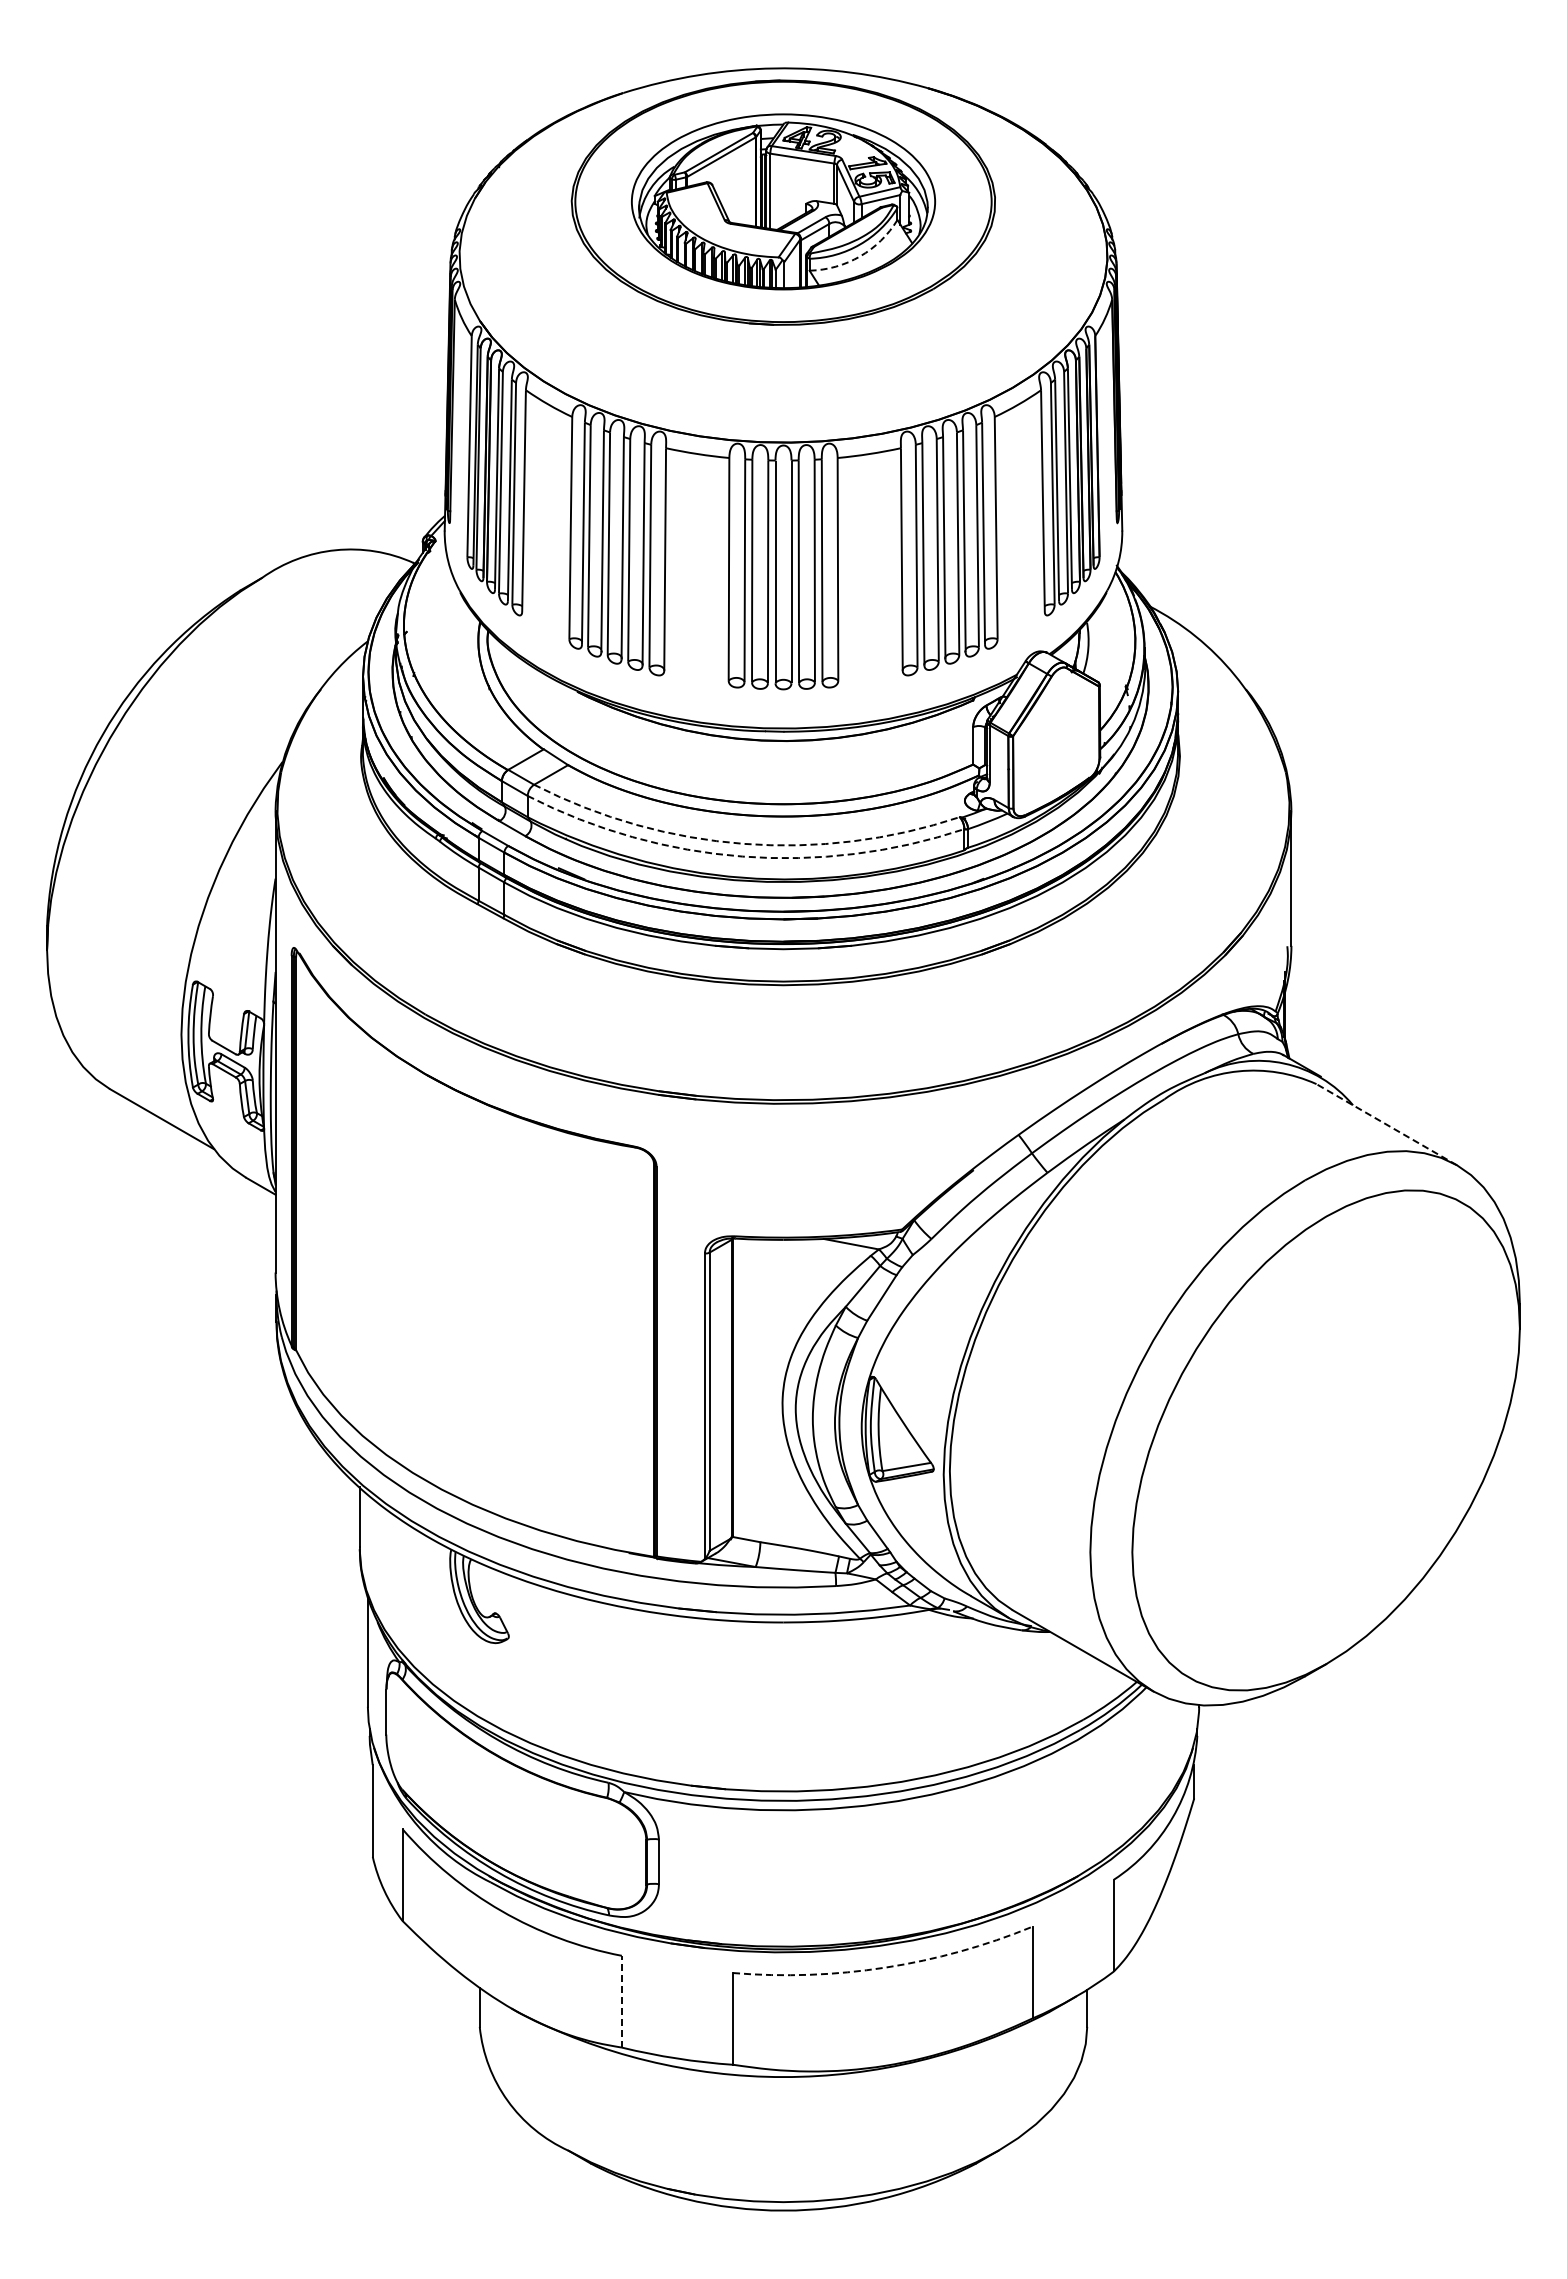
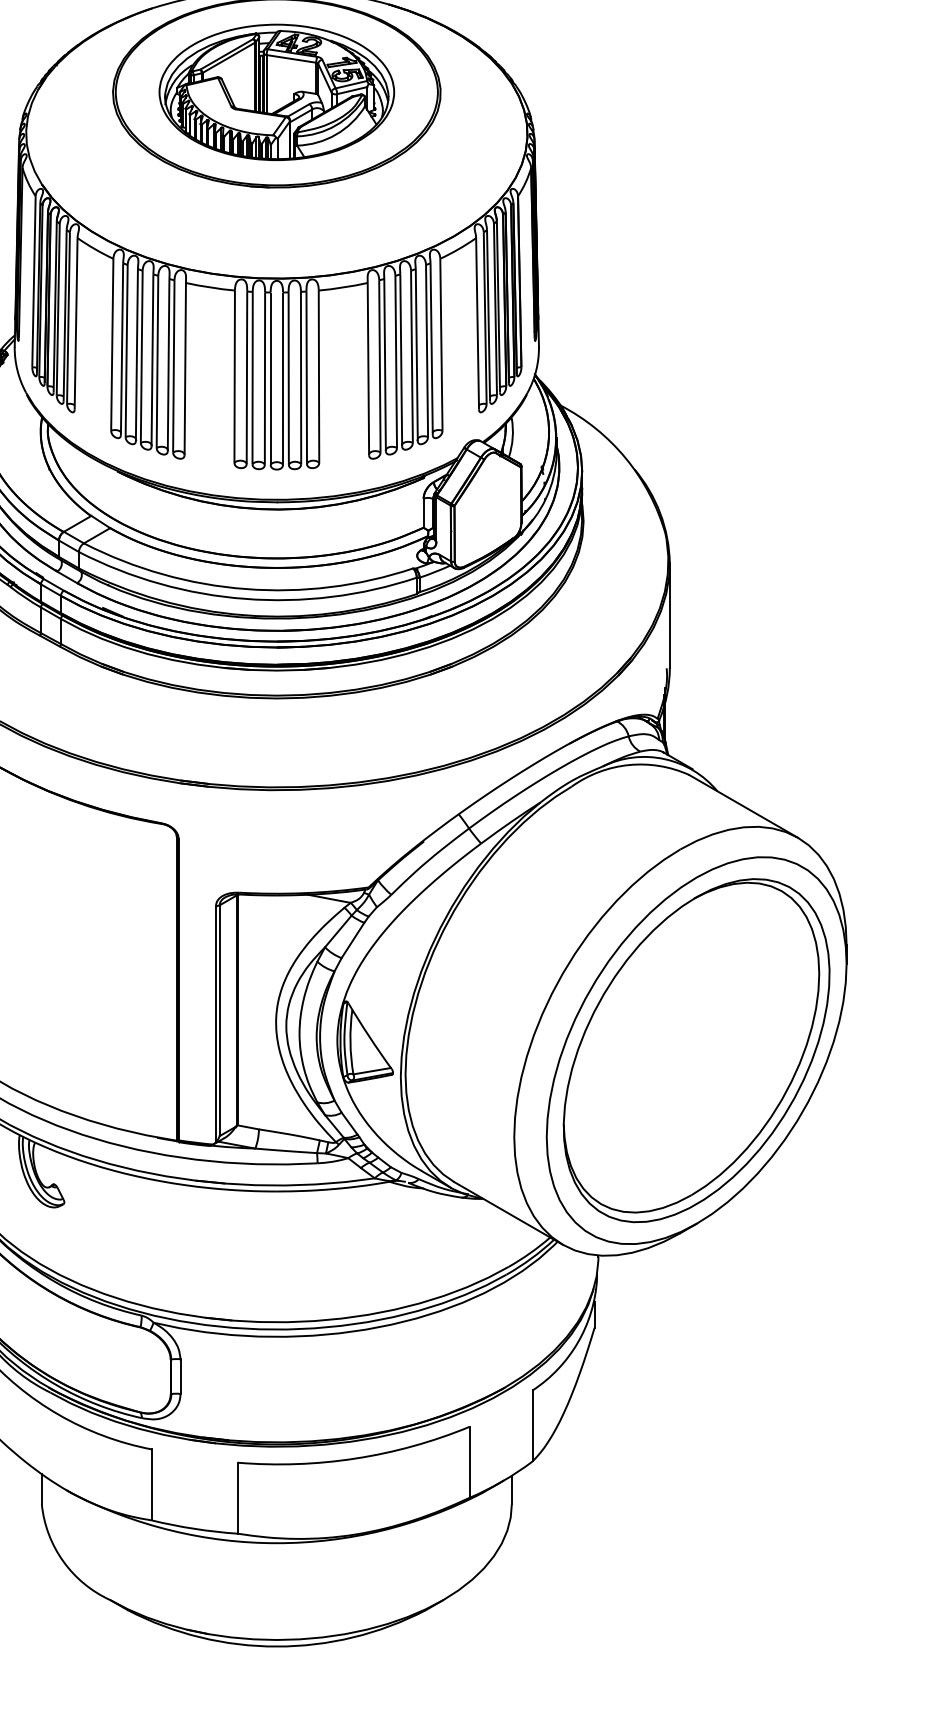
arc: (860, 256) -> (336, 134), dashed -> solid
arc: (743, 843) -> (245, 588), dashed -> solid
arc: (742, 856) -> (245, 598), dashed -> solid
line: (1386, 1124) -> (743, 806), dashed -> solid
part: (1325, 1440) -> (696, 1050), added
arc: (885, 1967) -> (355, 1458), dashed -> solid
line: (621, 2001) -> (151, 1484), dashed -> solid

